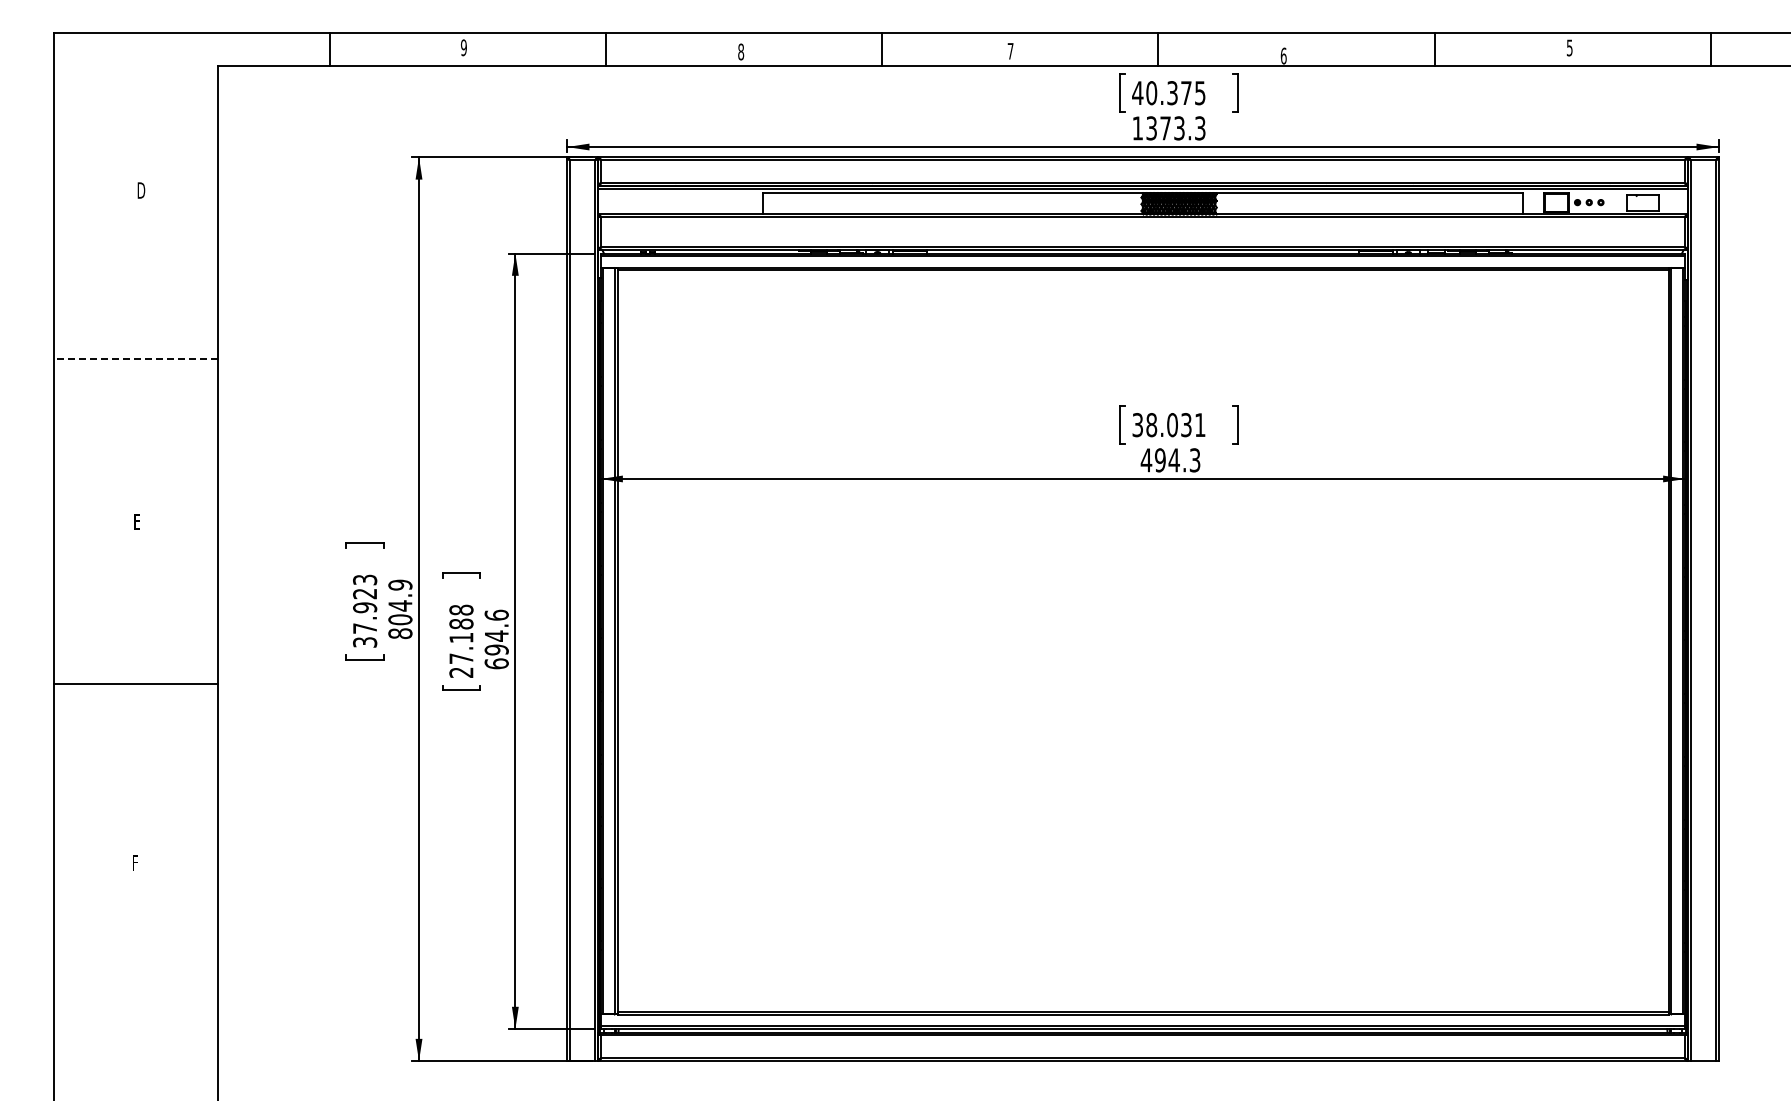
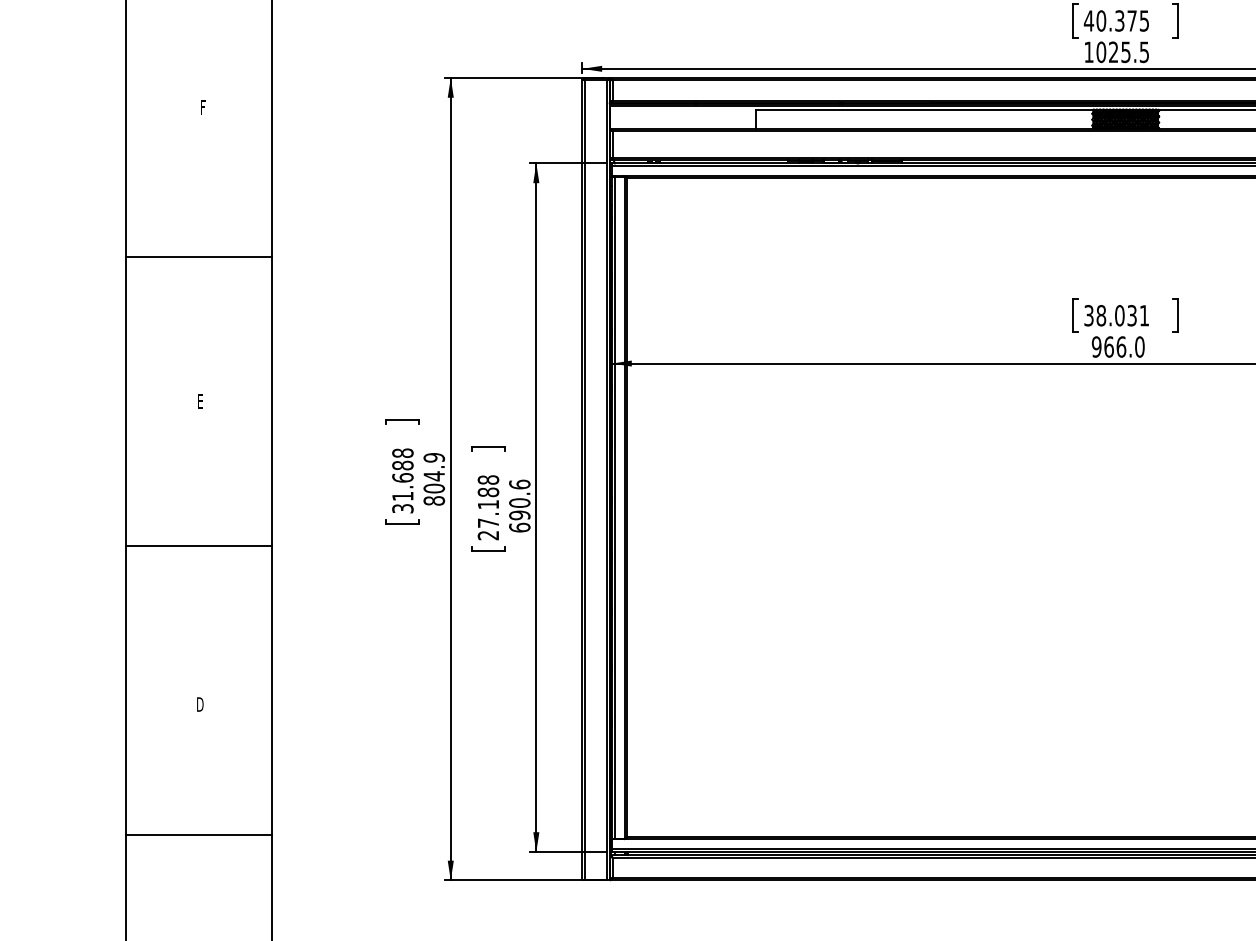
text: (1175, 128) -> (1122, 52), 1373.3 -> 1025.5
text: (141, 190) -> (204, 107), D -> F
line: (135, 358) -> (199, 256), dashed -> solid
text: (1170, 460) -> (1118, 347), 494.3 -> 966.0
text: (365, 603) -> (403, 474), 37.923 -> 31.688
text: (496, 635) -> (519, 502), 694.6 -> 690.6
text: (136, 862) -> (199, 704), F -> D
line: (135, 1010) -> (199, 835), added

